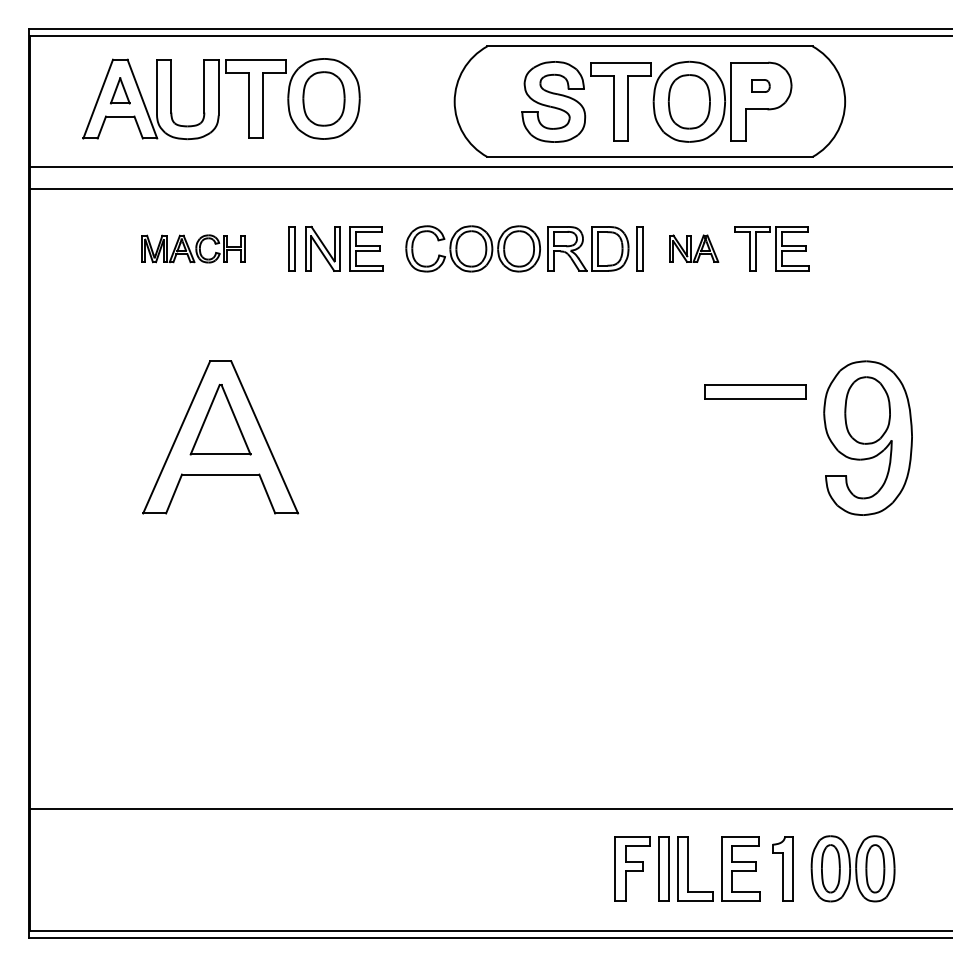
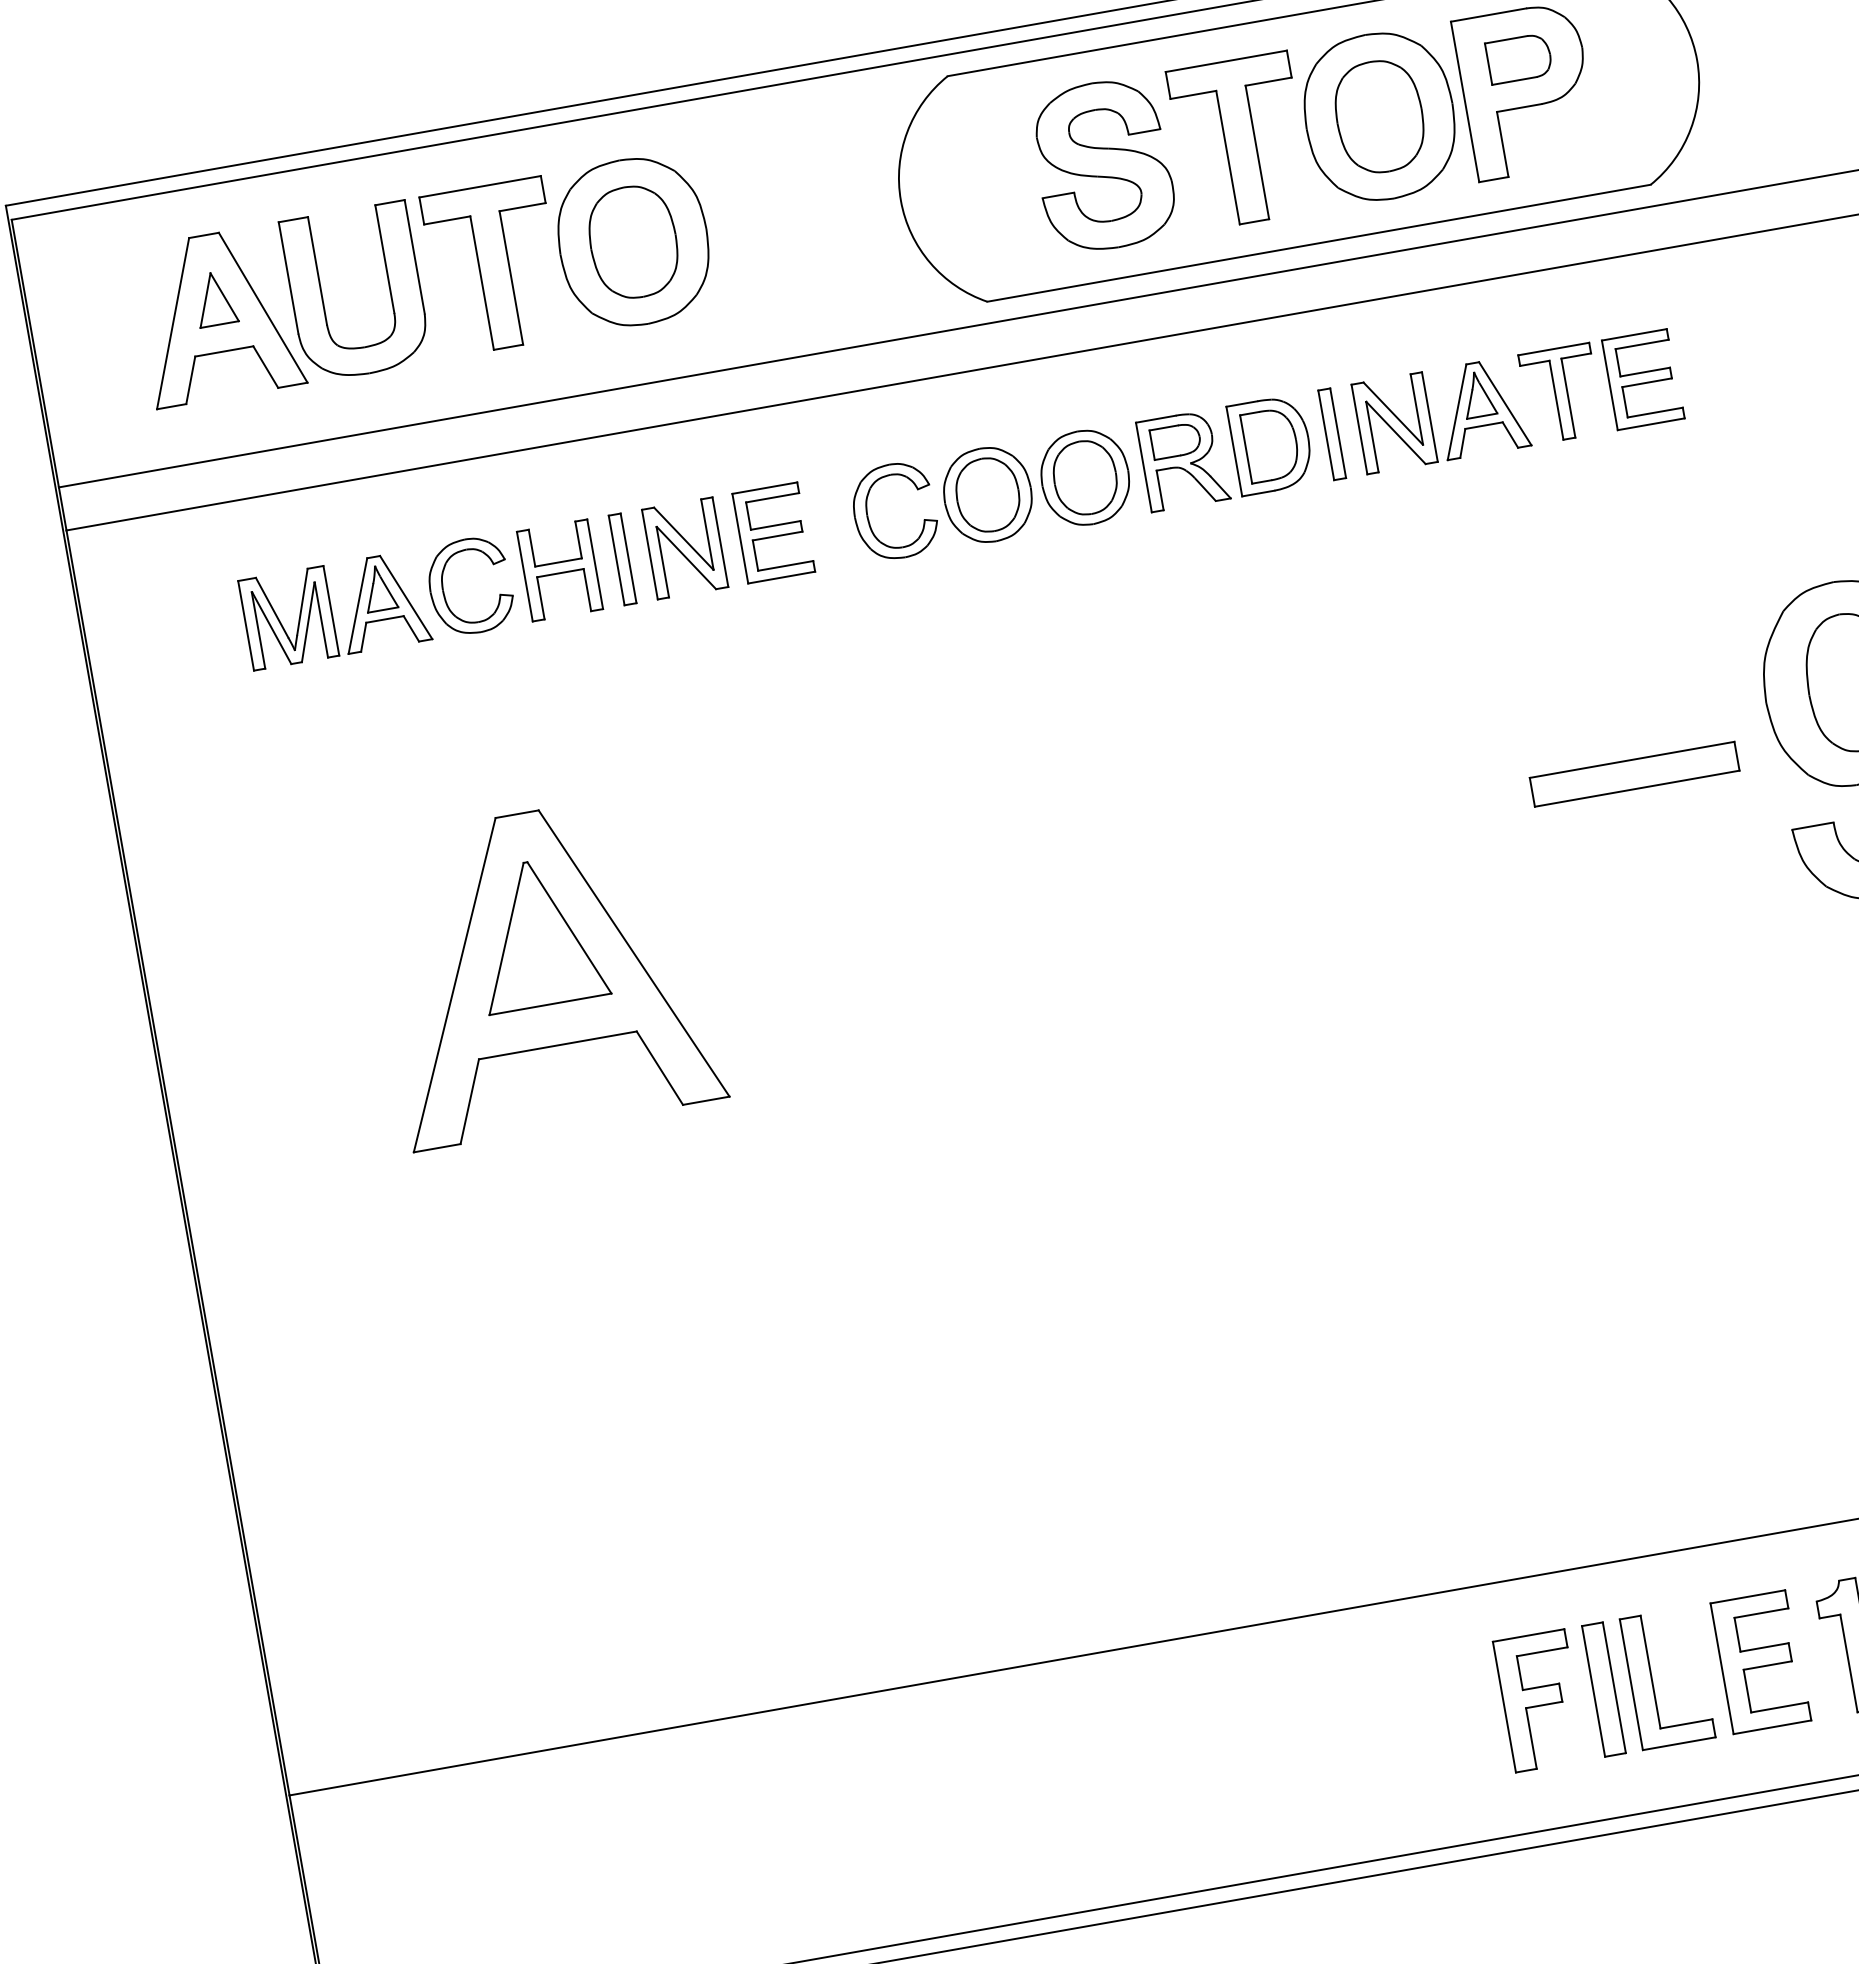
part: (760, 85) -> (1518, 57), size x1.67
part: (193, 248) -> (421, 594), size x1.67
part: (694, 248) -> (1442, 413), size x1.67
part: (755, 391) -> (1634, 773), moved

